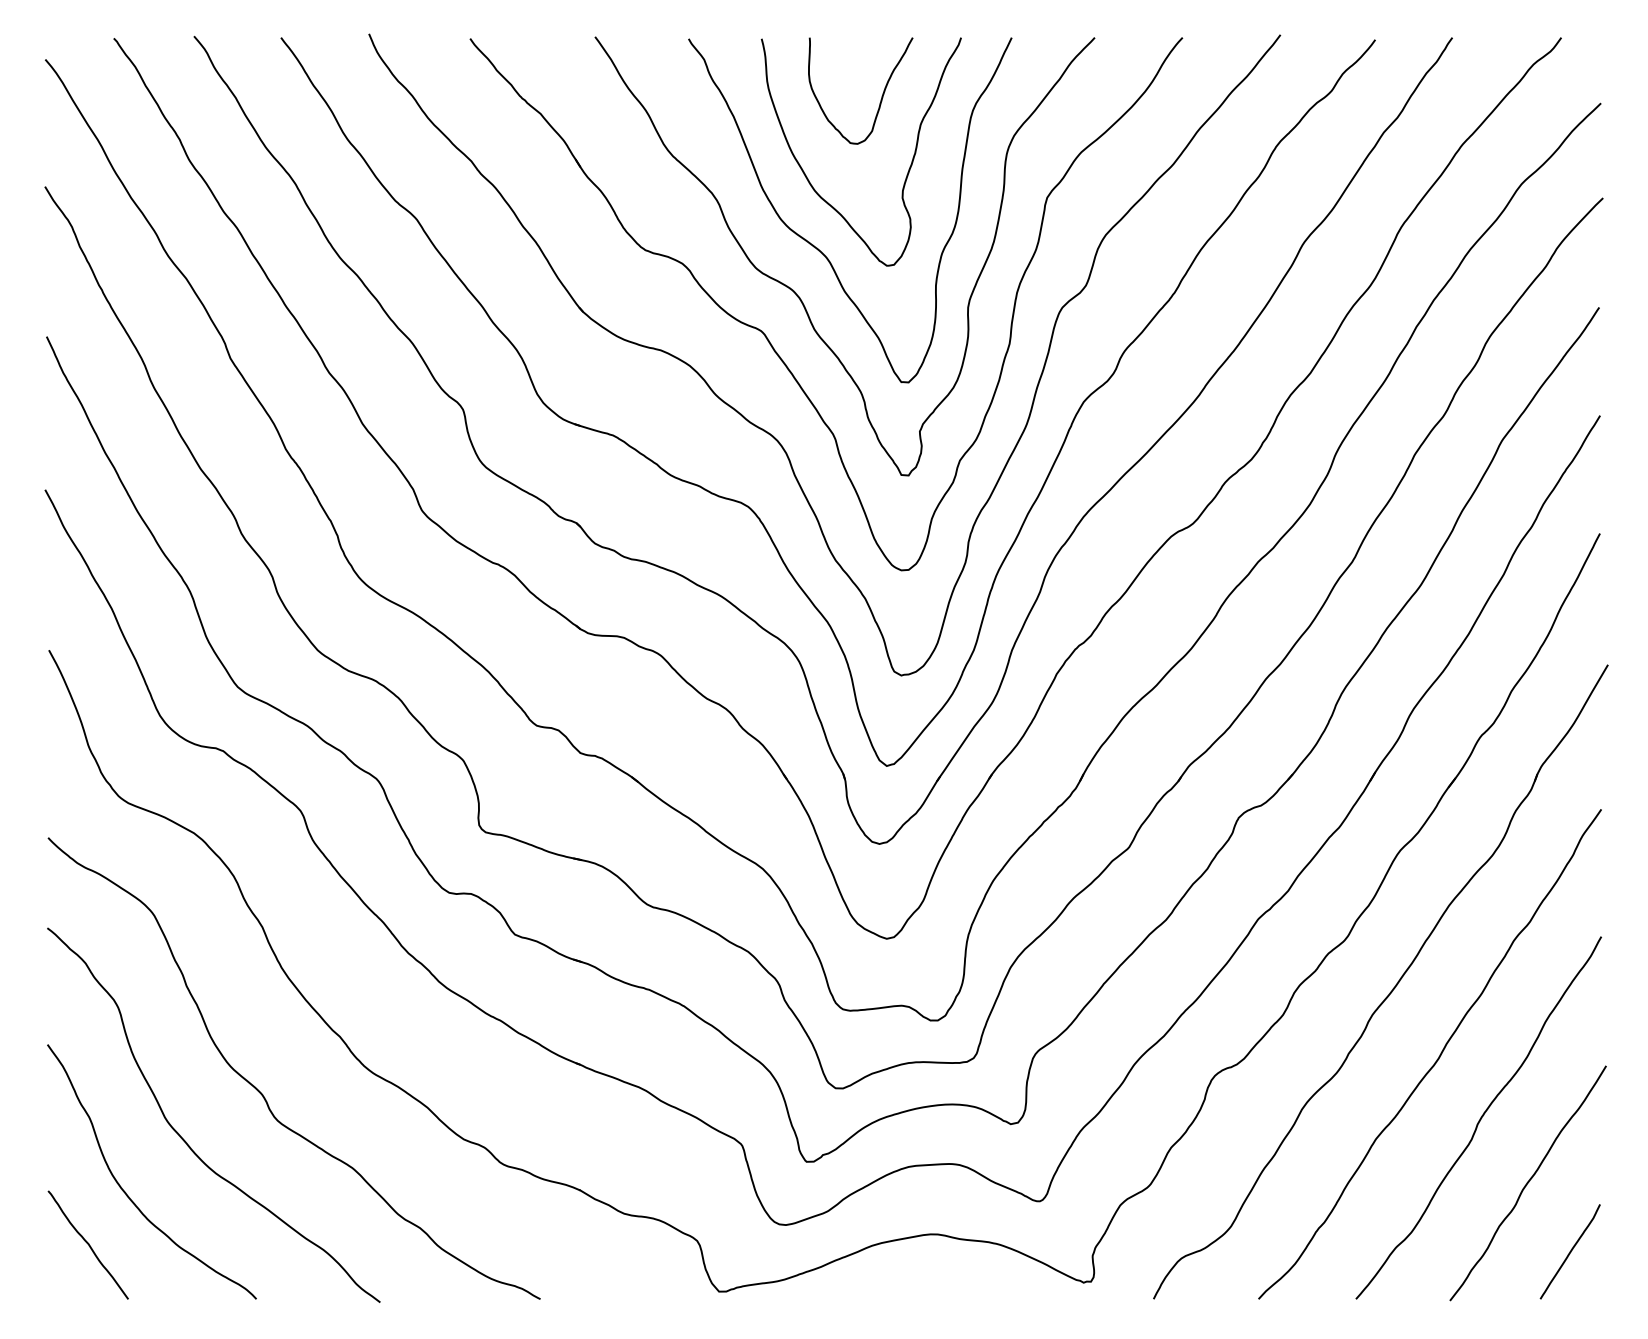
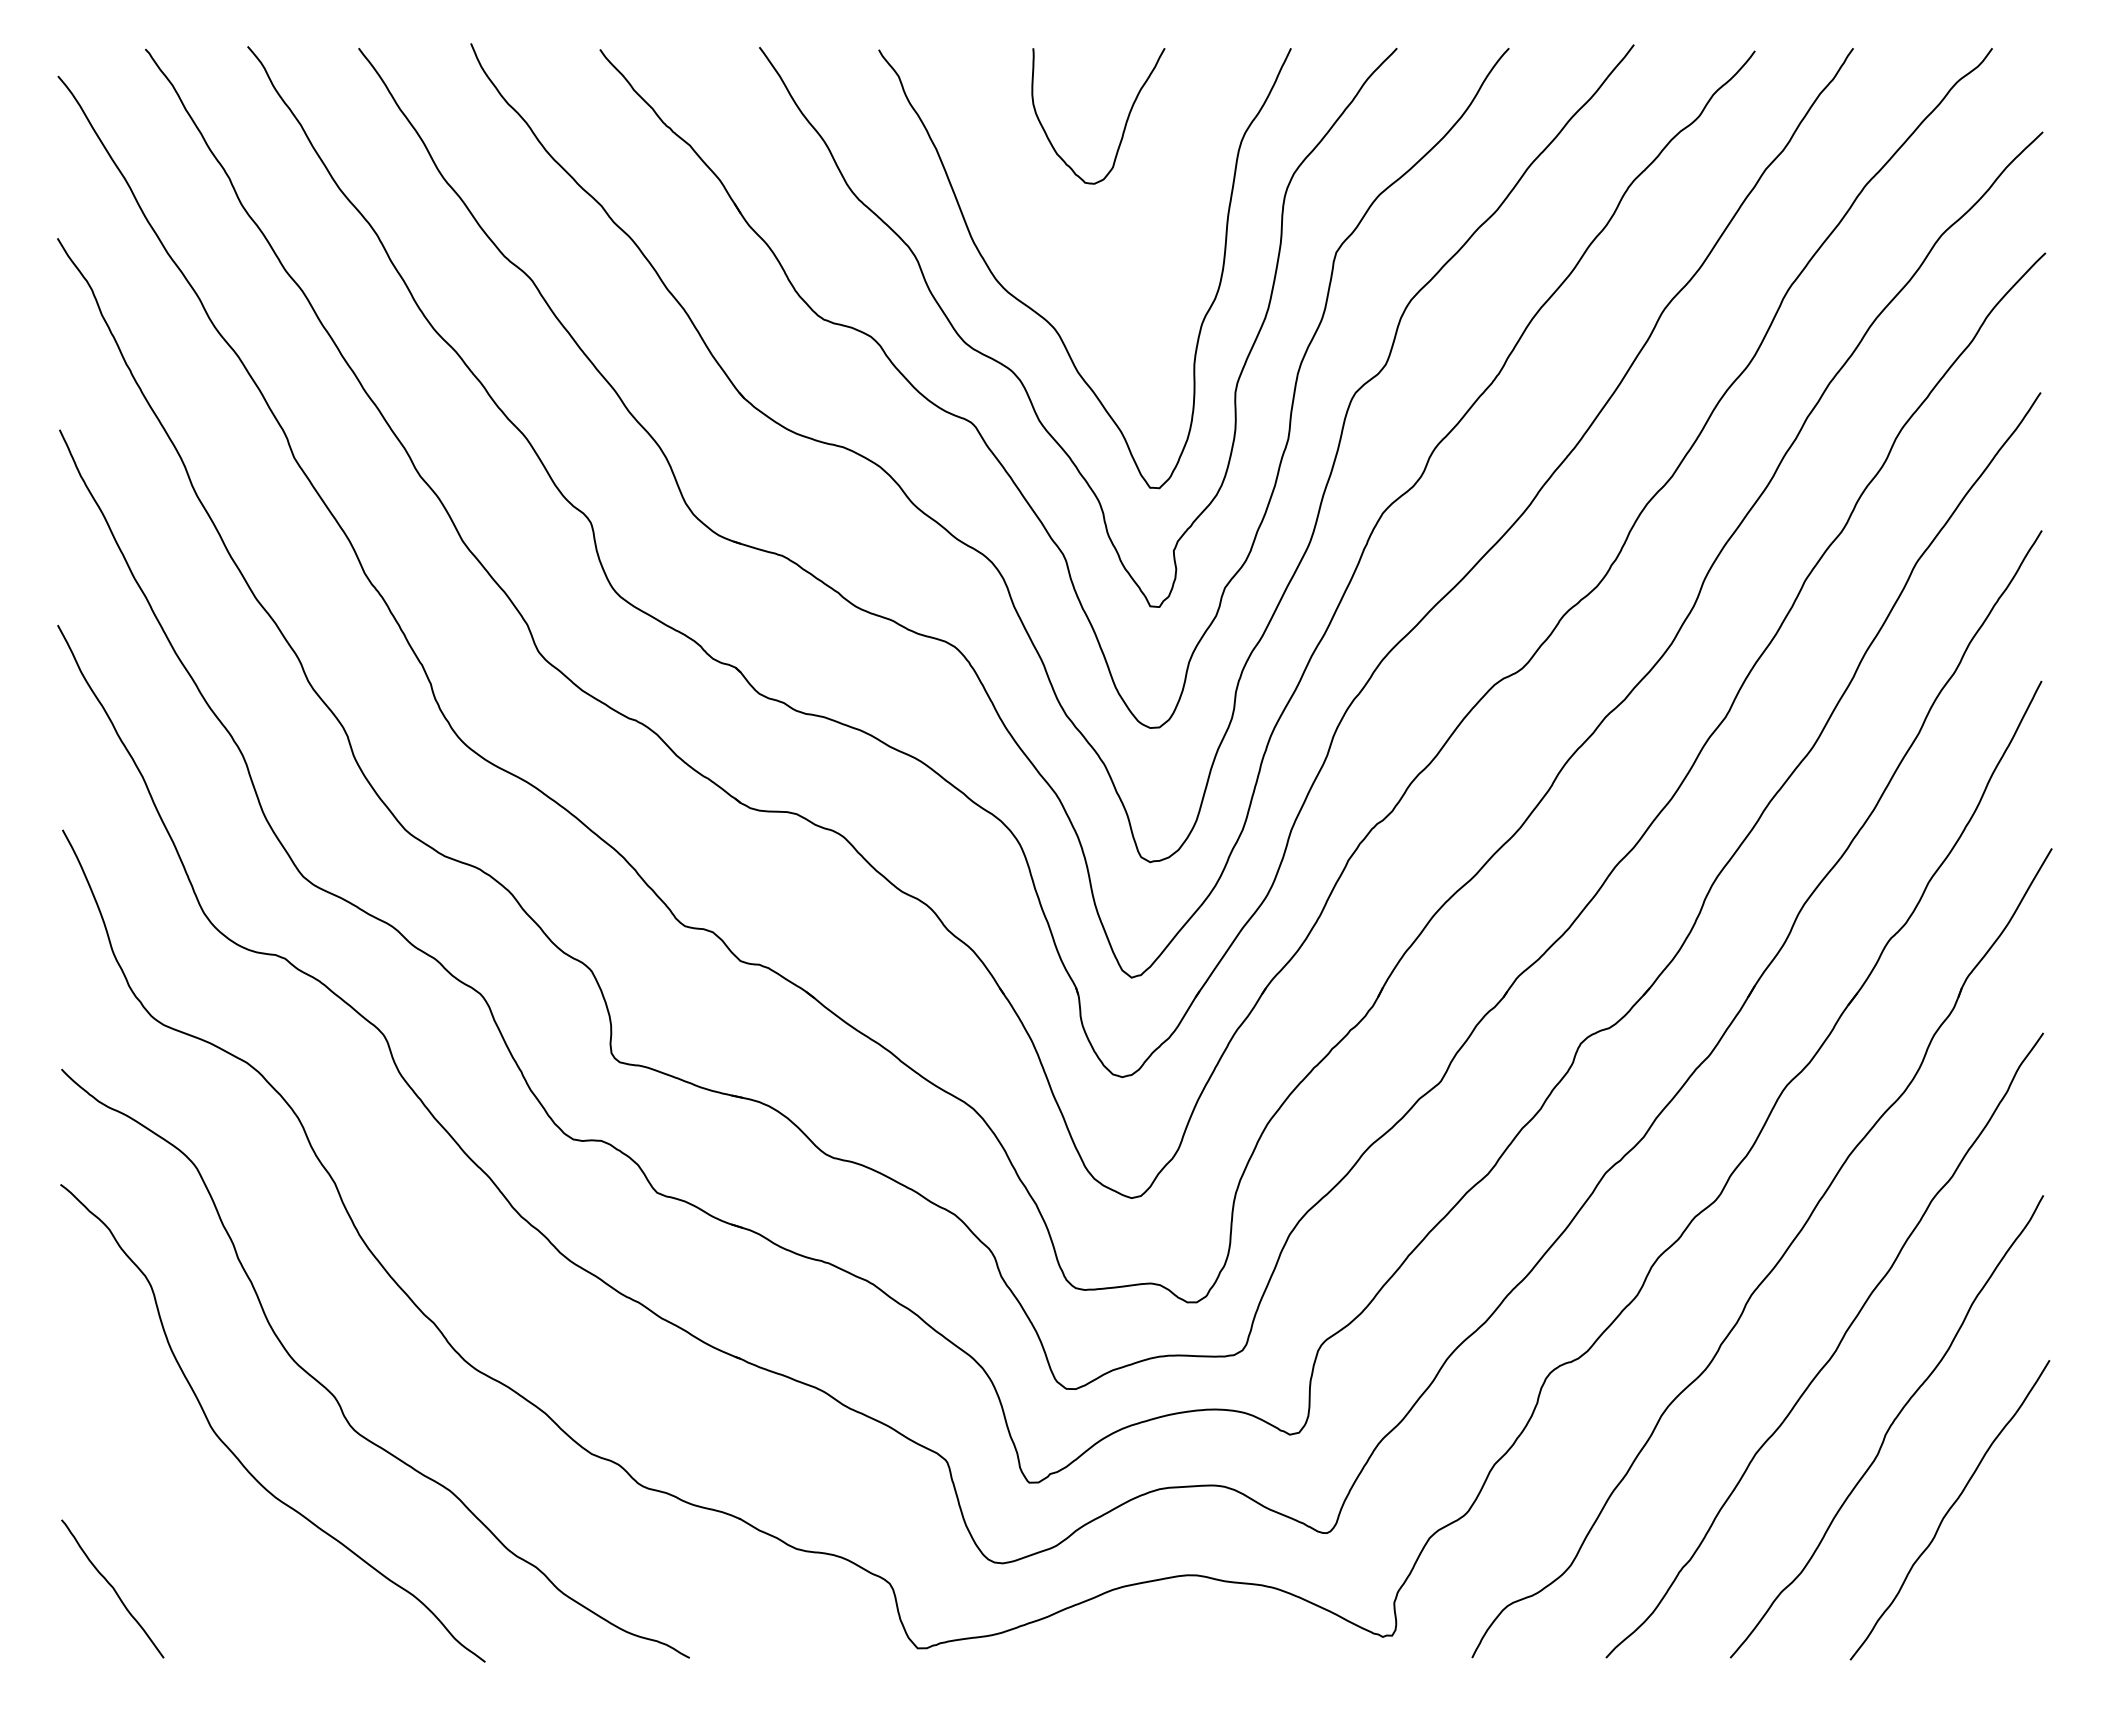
curve: (908, 169) -> (1159, 216), removed
curve: (126, 1193) -> (161, 1522), removed
curve: (1570, 1251) -> (2003, 1597), removed

